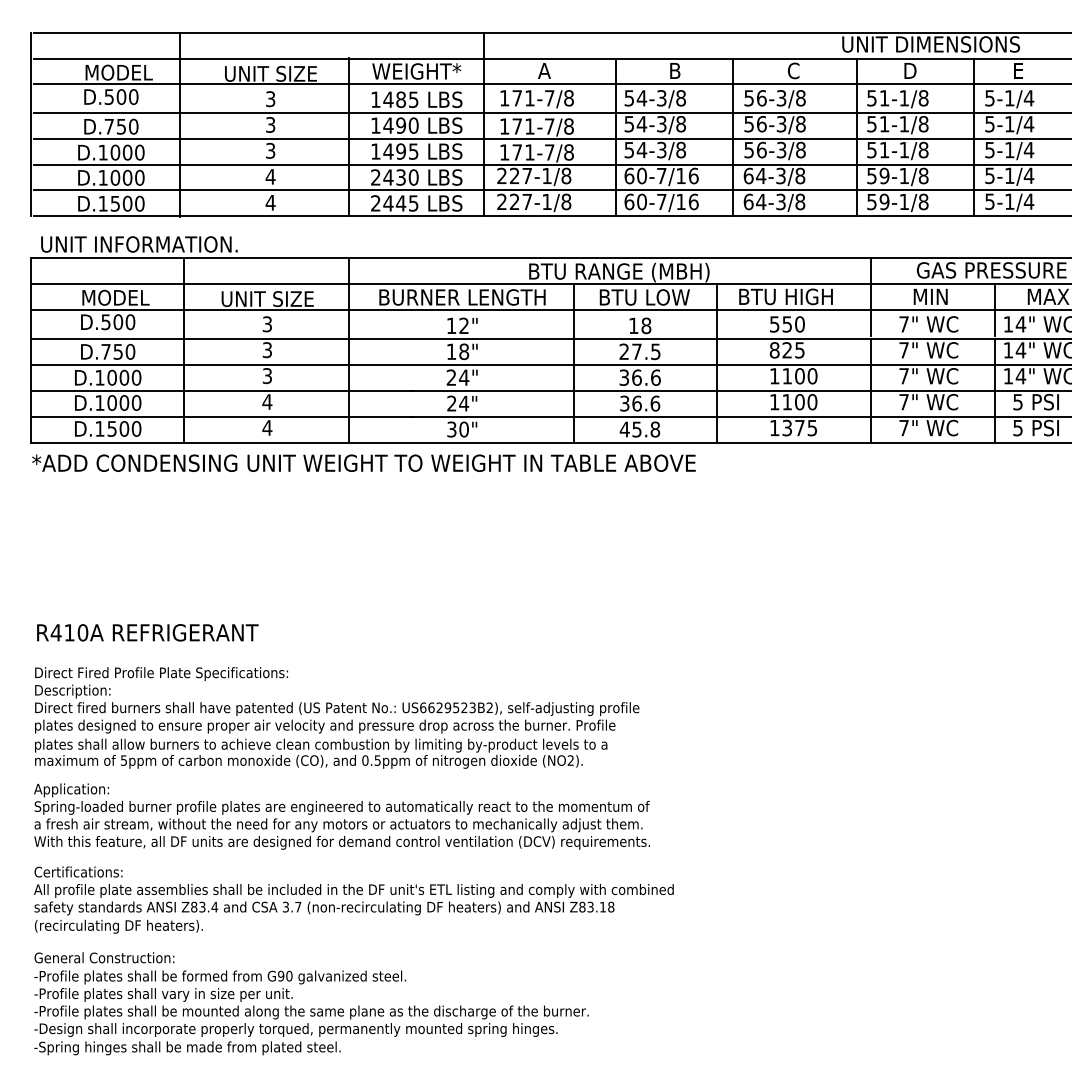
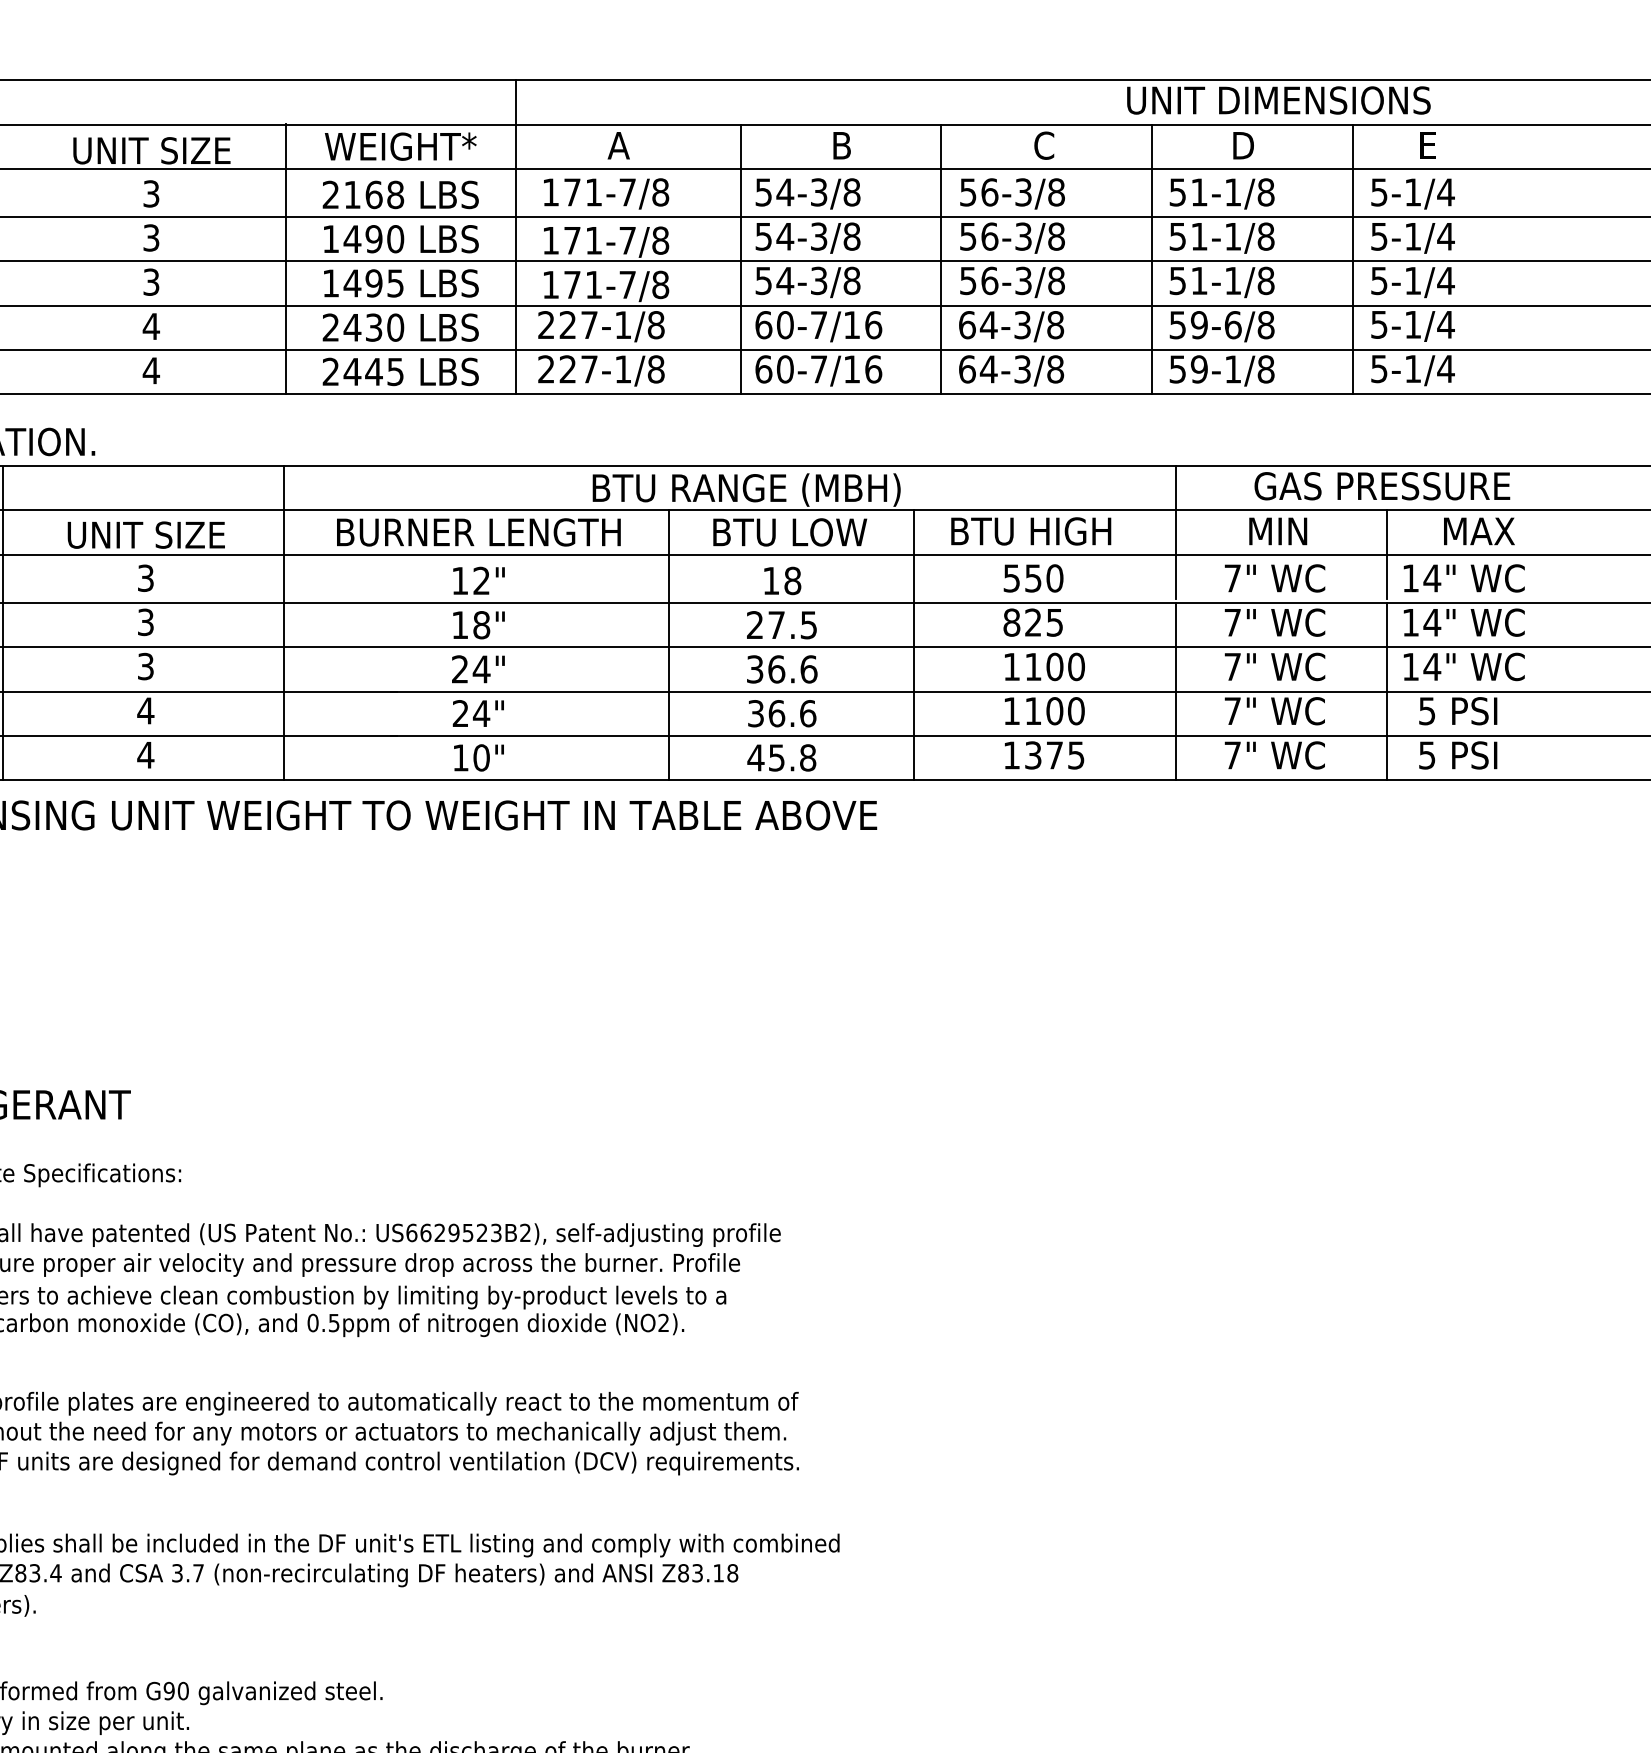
text: (394, 99) -> (362, 194), 1485 -> 2168
text: (904, 175) -> (1233, 324), 59-1/8 -> 59-6/8
text: (451, 429) -> (460, 757), 30" -> 10"

